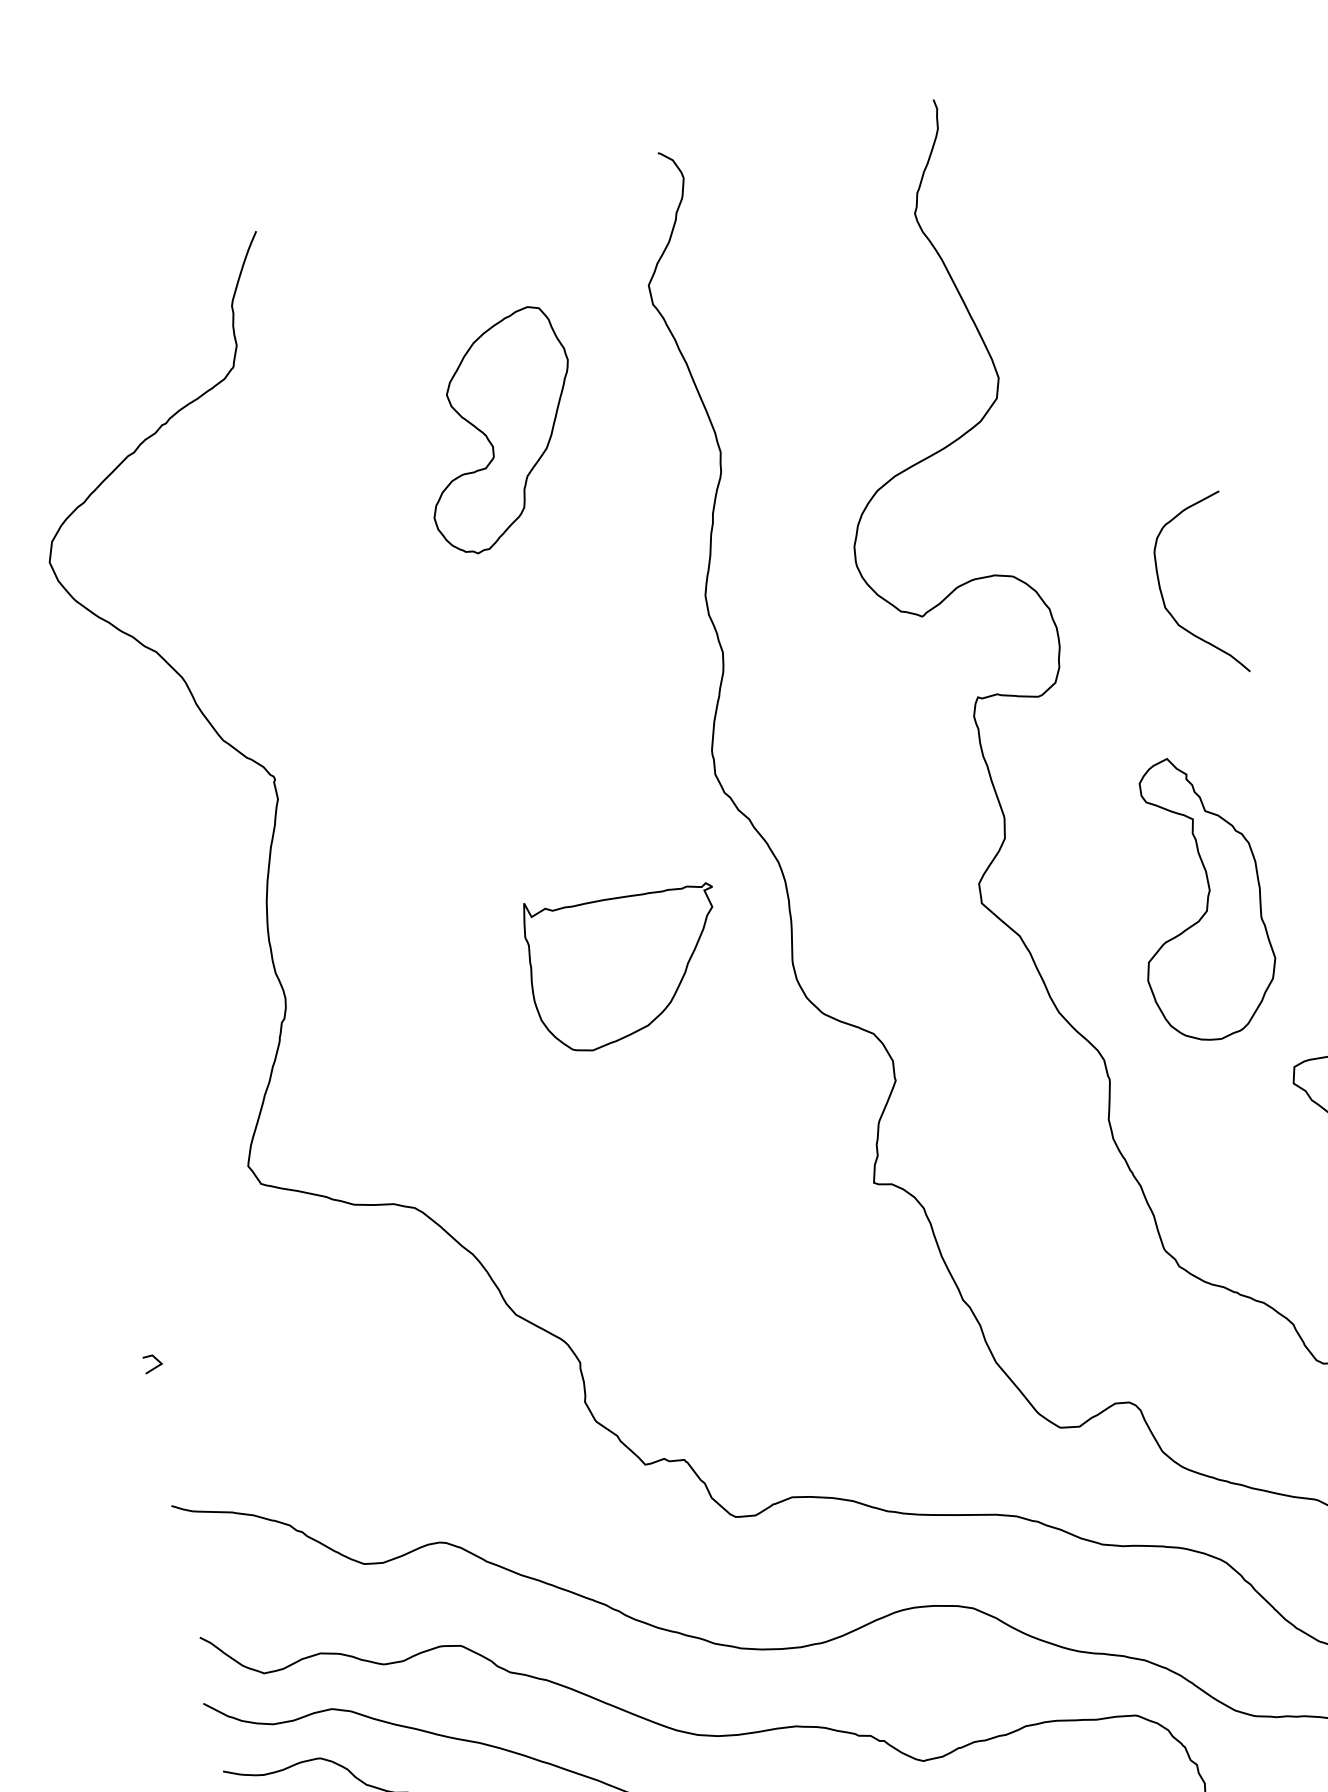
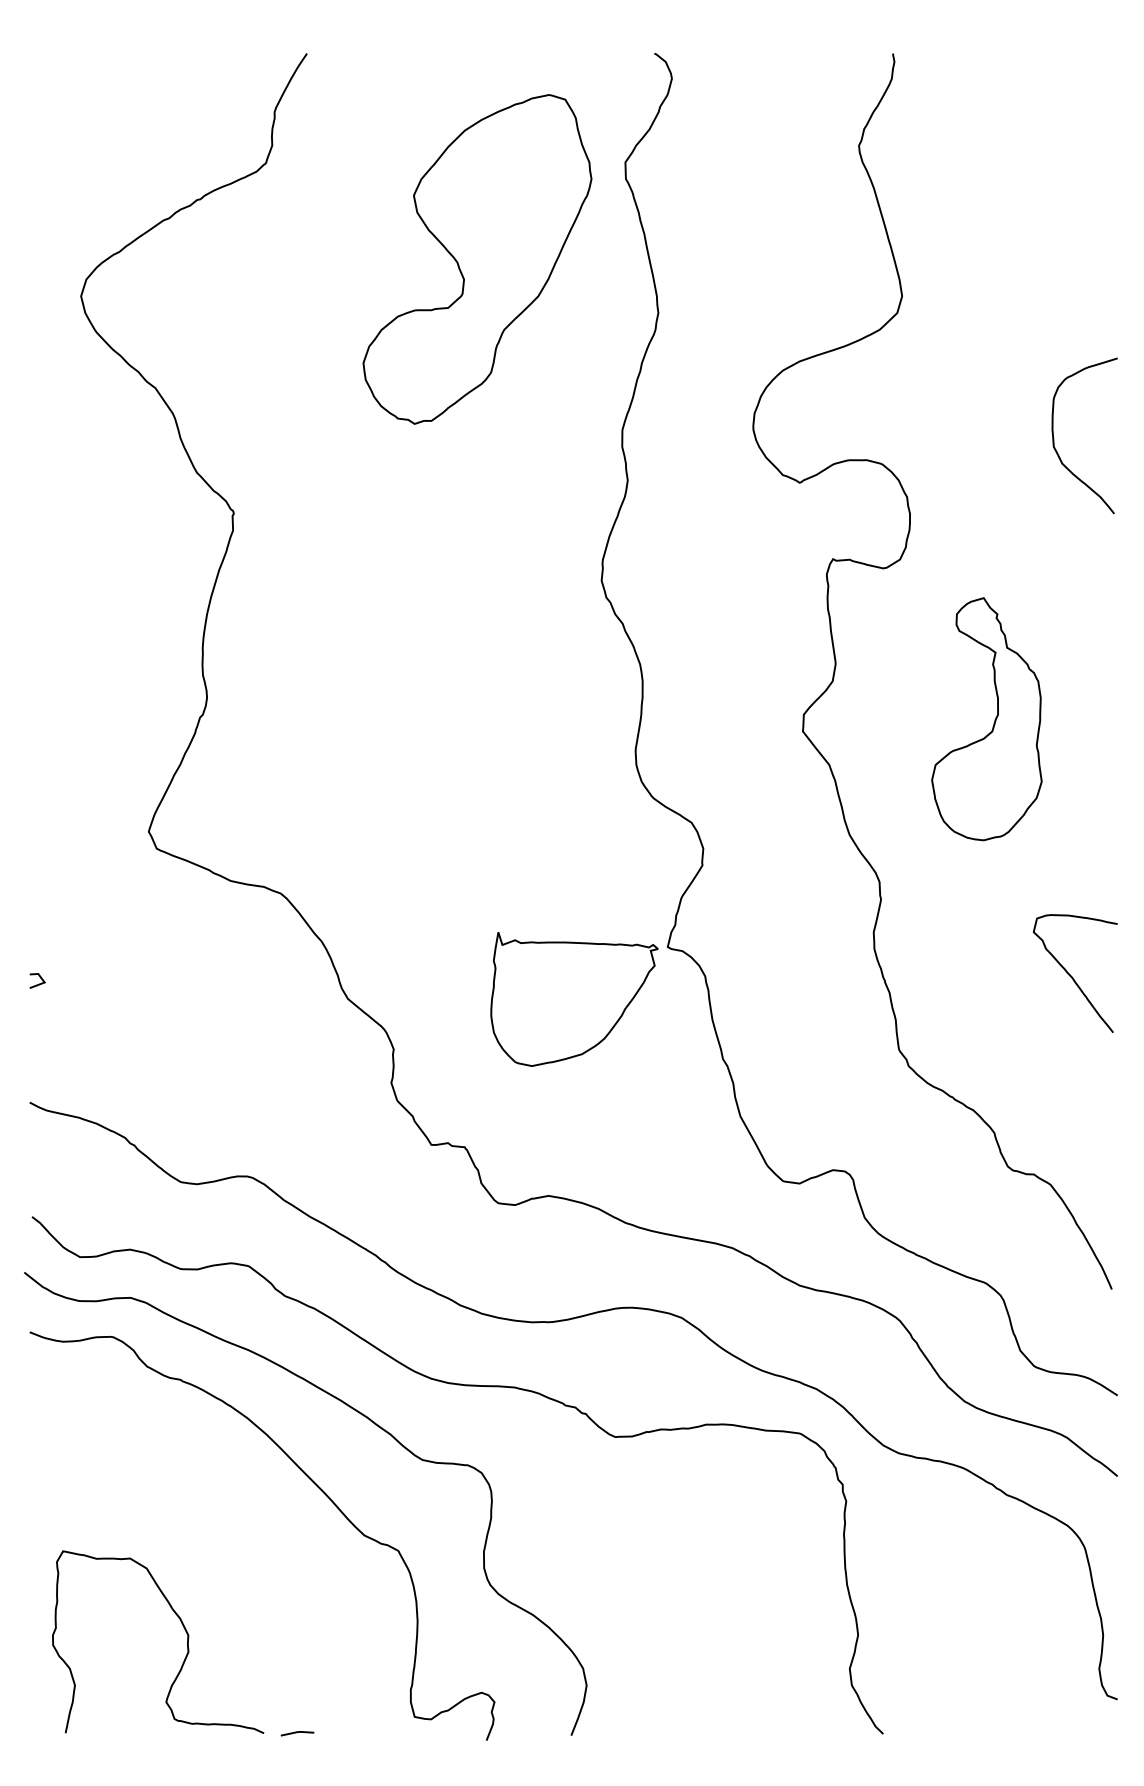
part: (499, 430) -> (477, 259), size x1.67
curve: (1164, 598) -> (1054, 438), moved
part: (1206, 896) -> (994, 719), moved
part: (627, 963) -> (574, 999), moved

